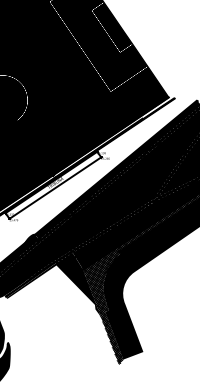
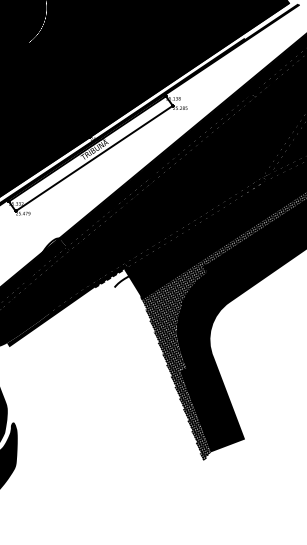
fill: (53, 284) -> (91, 323), removed

